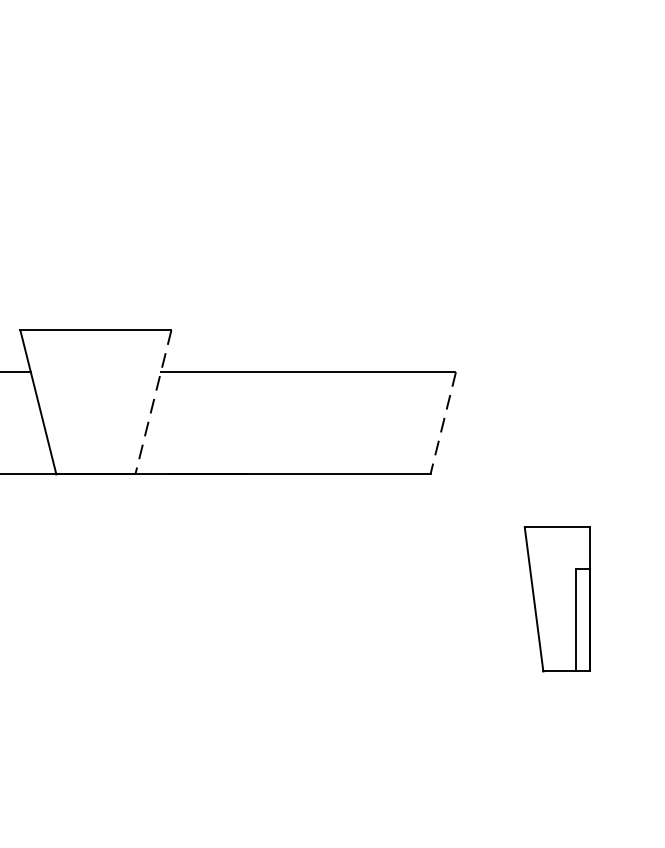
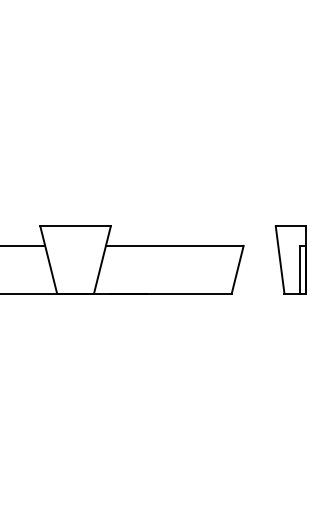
line: (153, 403) -> (102, 260), dashed -> solid
line: (442, 422) -> (237, 269), dashed -> solid
part: (556, 598) -> (290, 259), moved

